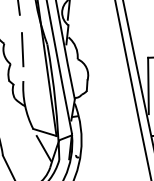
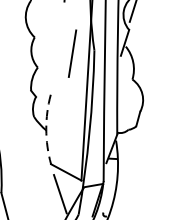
line: (22, 49) -> (72, 53), moved
arc: (25, 105) -> (46, 129), solid -> dashed

